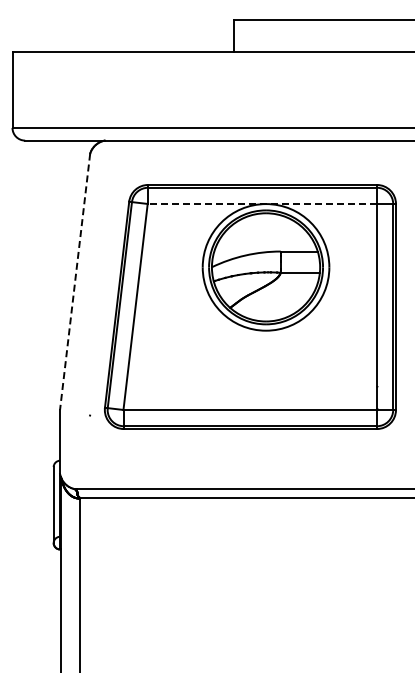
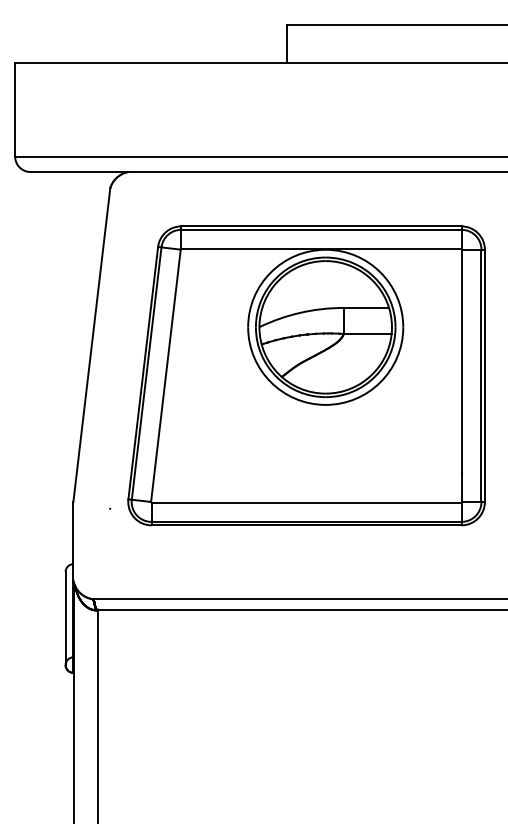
line: (262, 203) -> (321, 249), dashed -> solid
line: (75, 282) -> (92, 345), dashed -> solid

